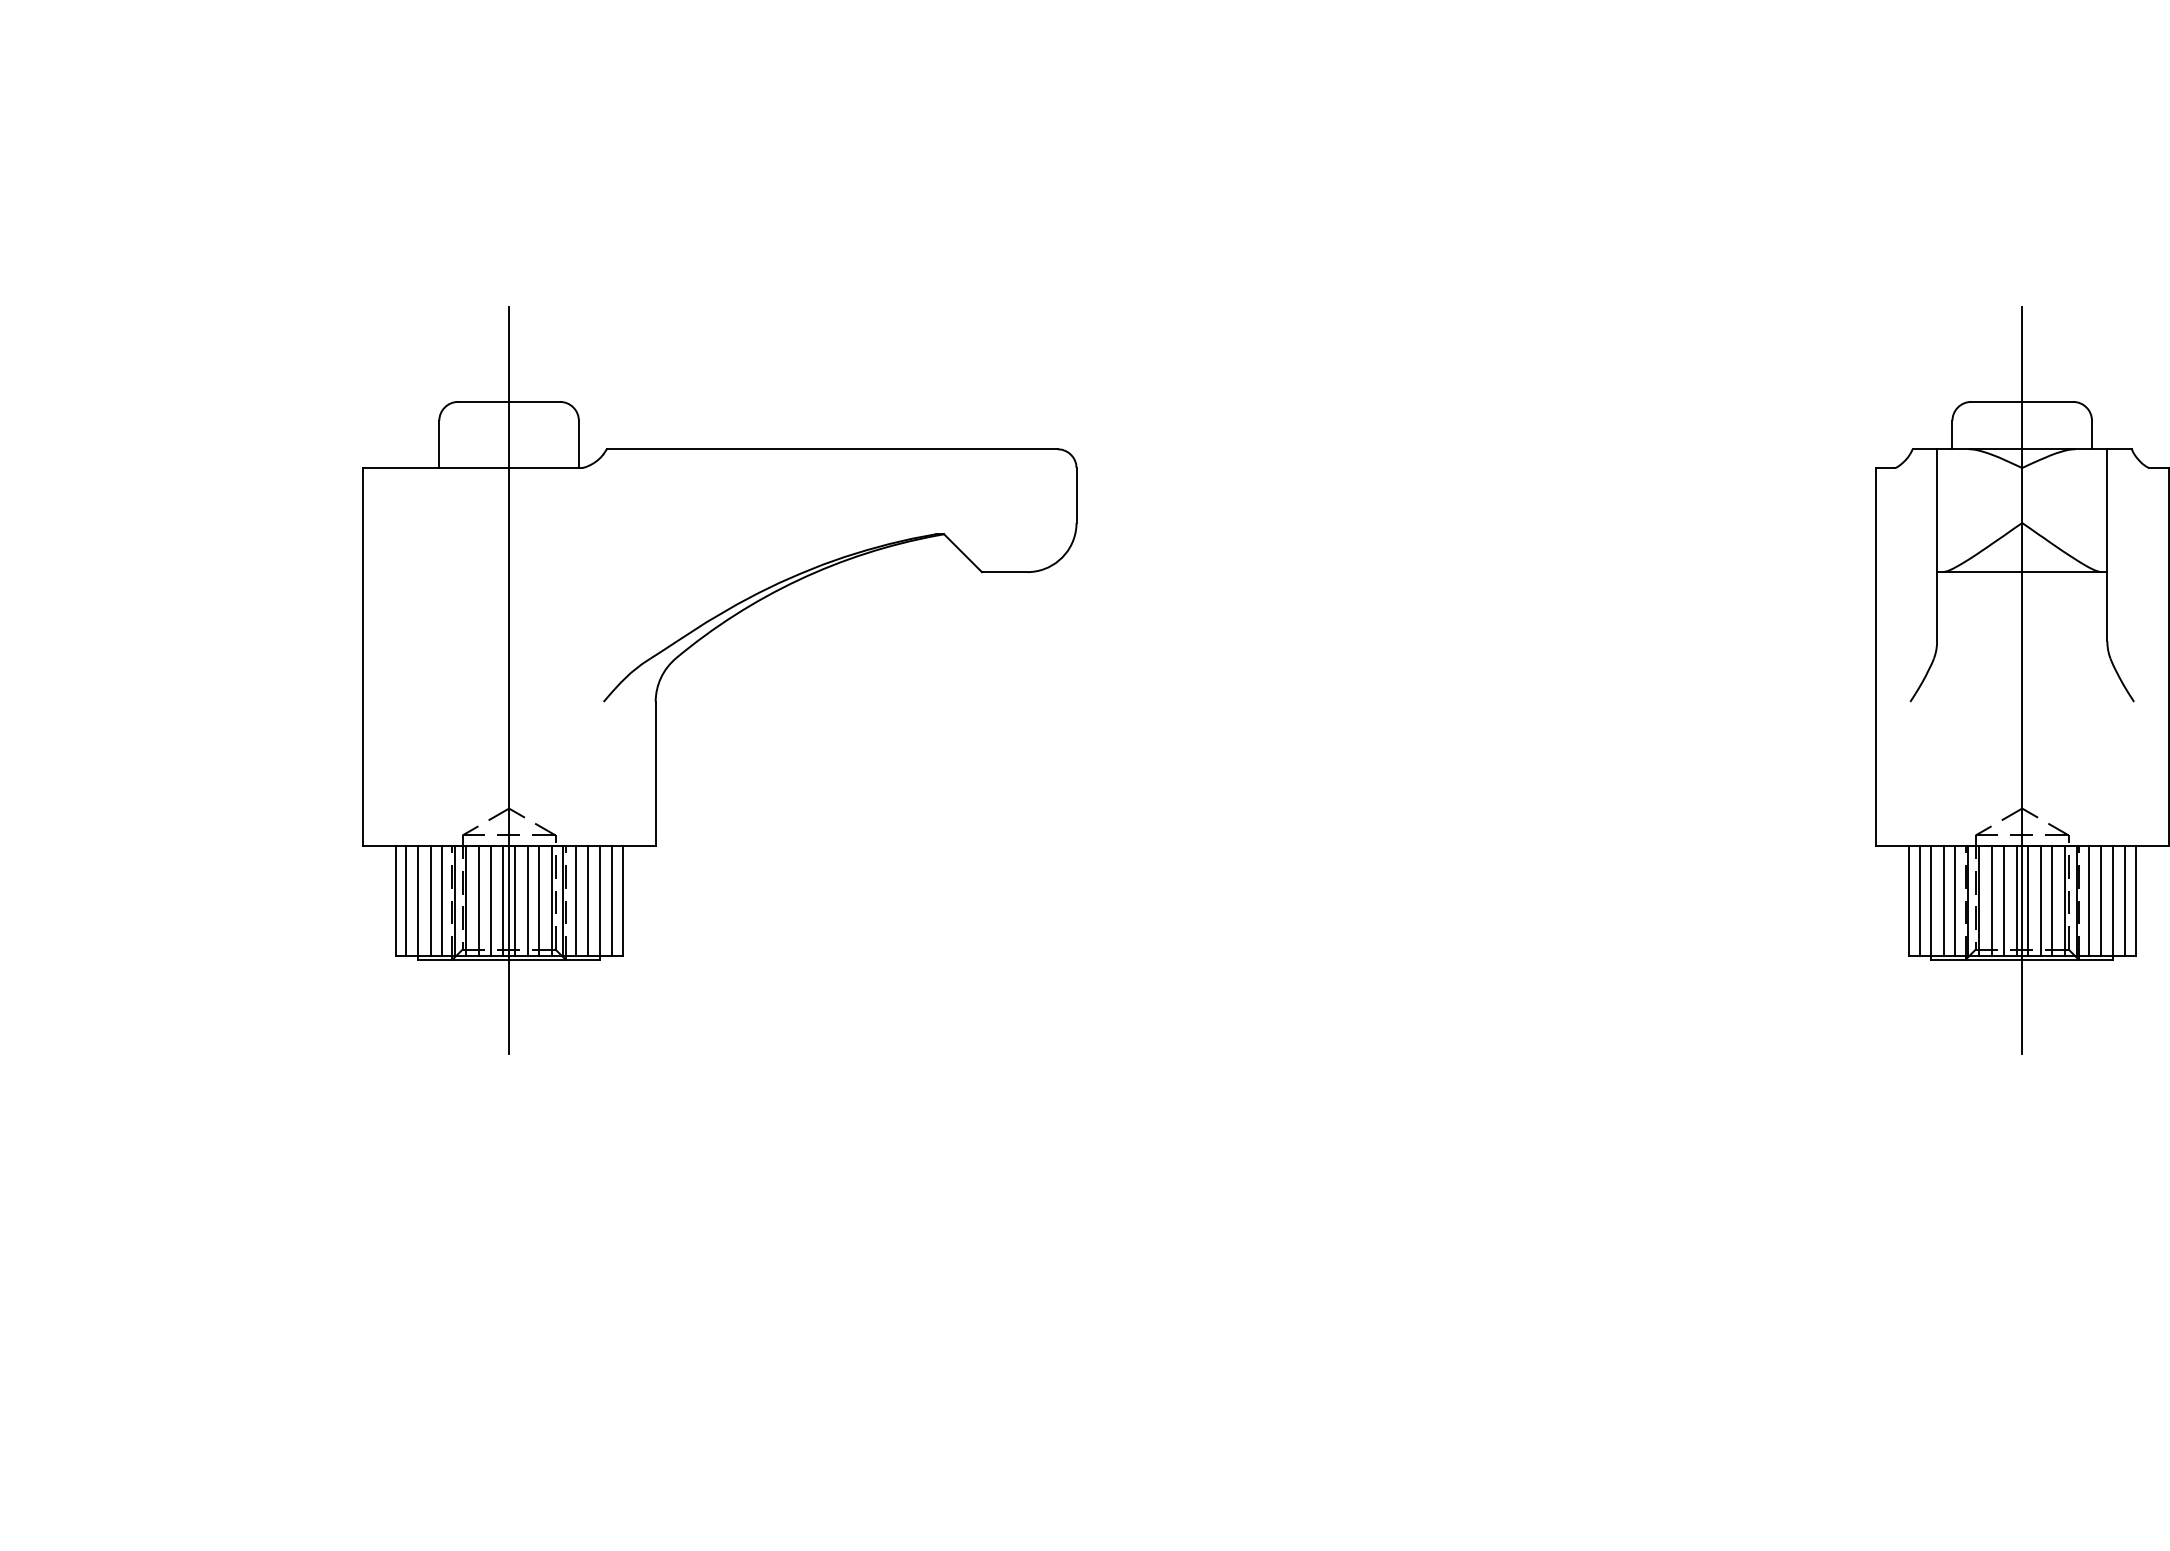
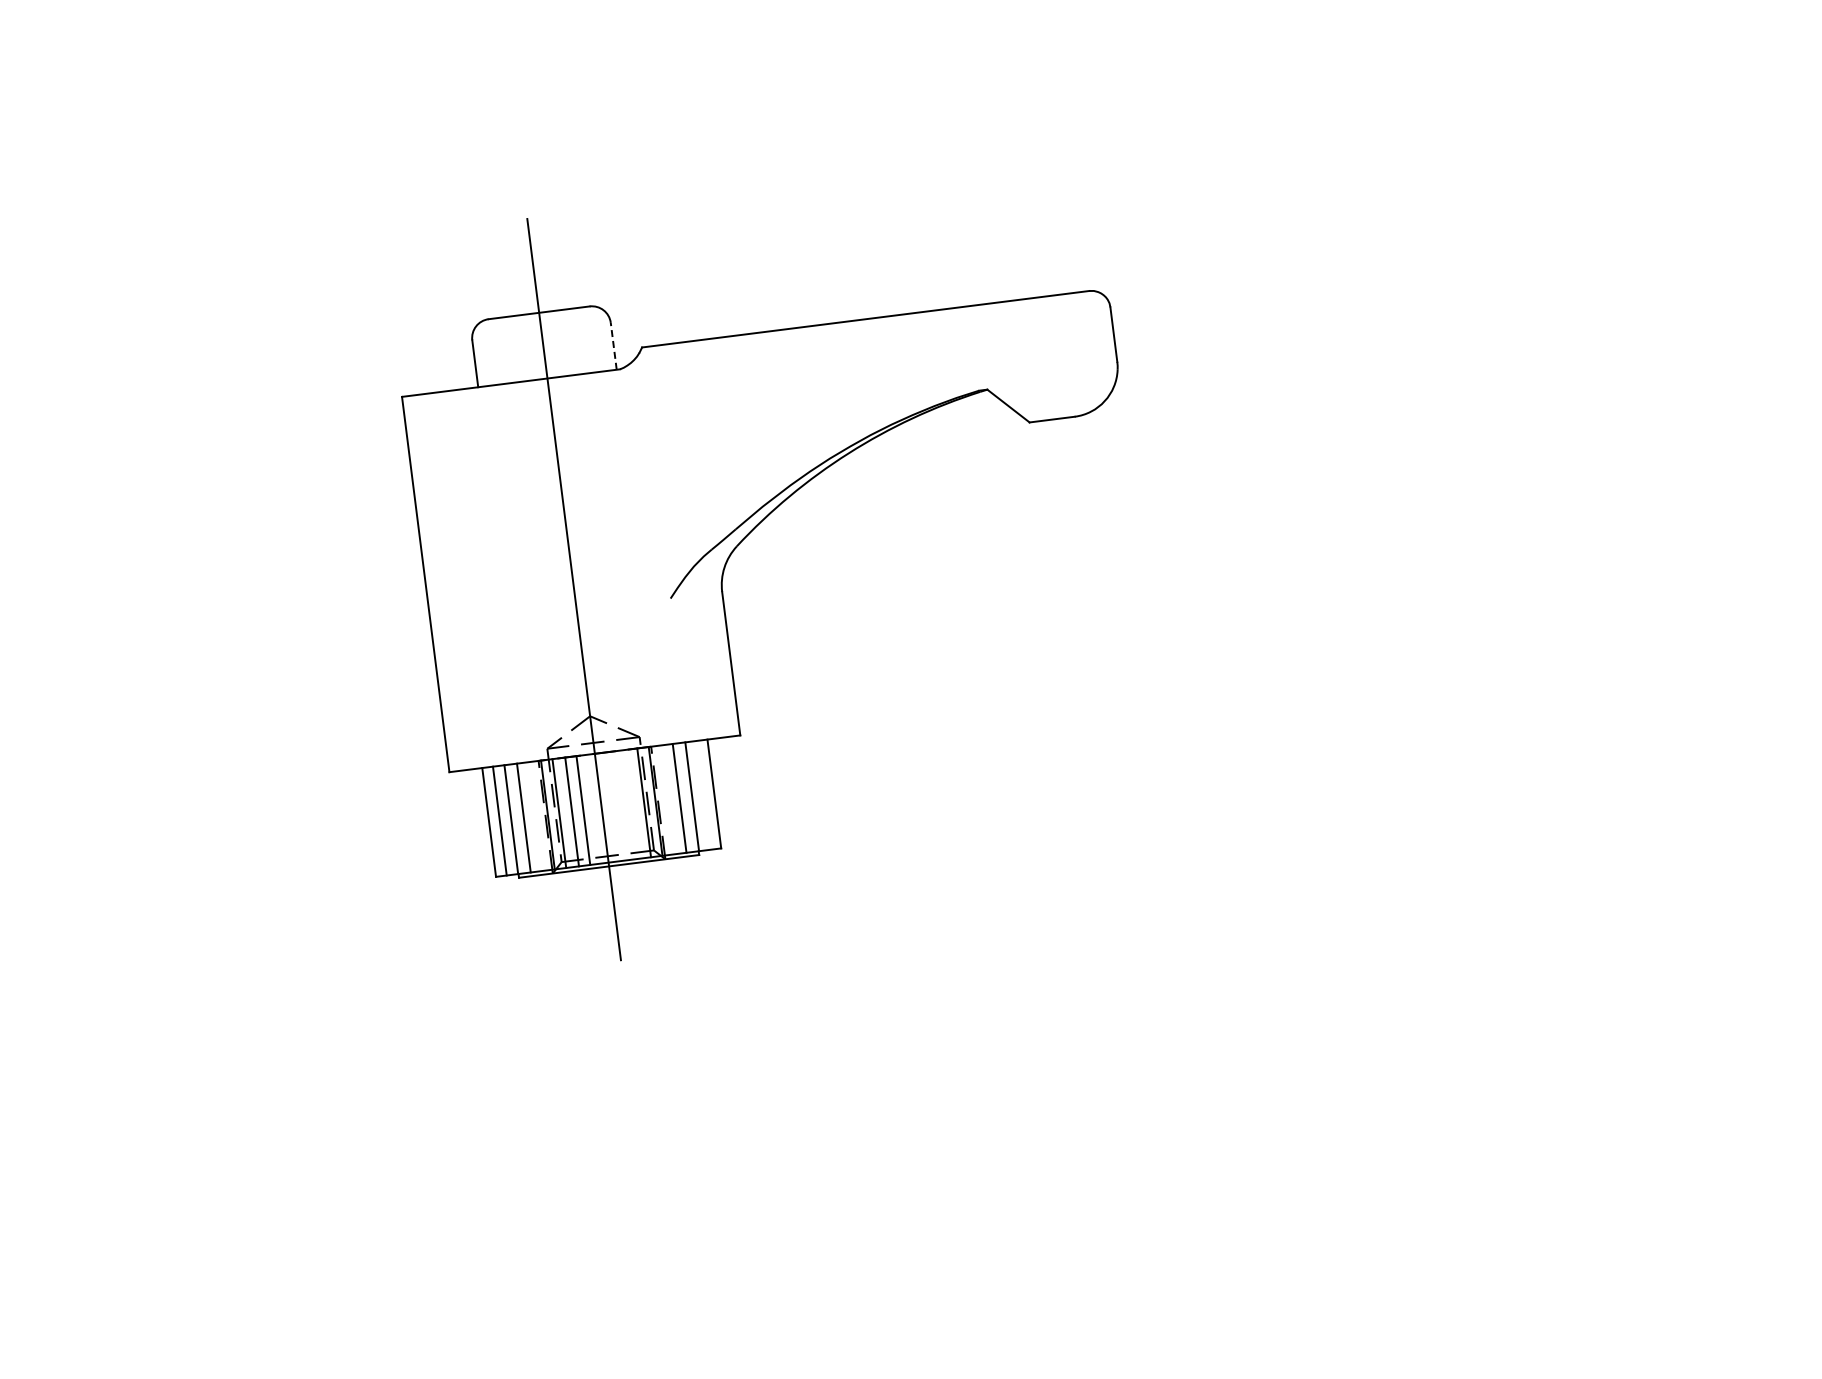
line: (578, 444) -> (613, 346), solid -> dashed
line: (442, 901) -> (535, 816), removed
line: (503, 901) -> (596, 809), removed
line: (514, 901) -> (607, 807), removed
line: (527, 901) -> (620, 806), removed
line: (538, 901) -> (630, 804), removed
line: (576, 901) -> (668, 800), removed
line: (611, 901) -> (703, 795), removed

